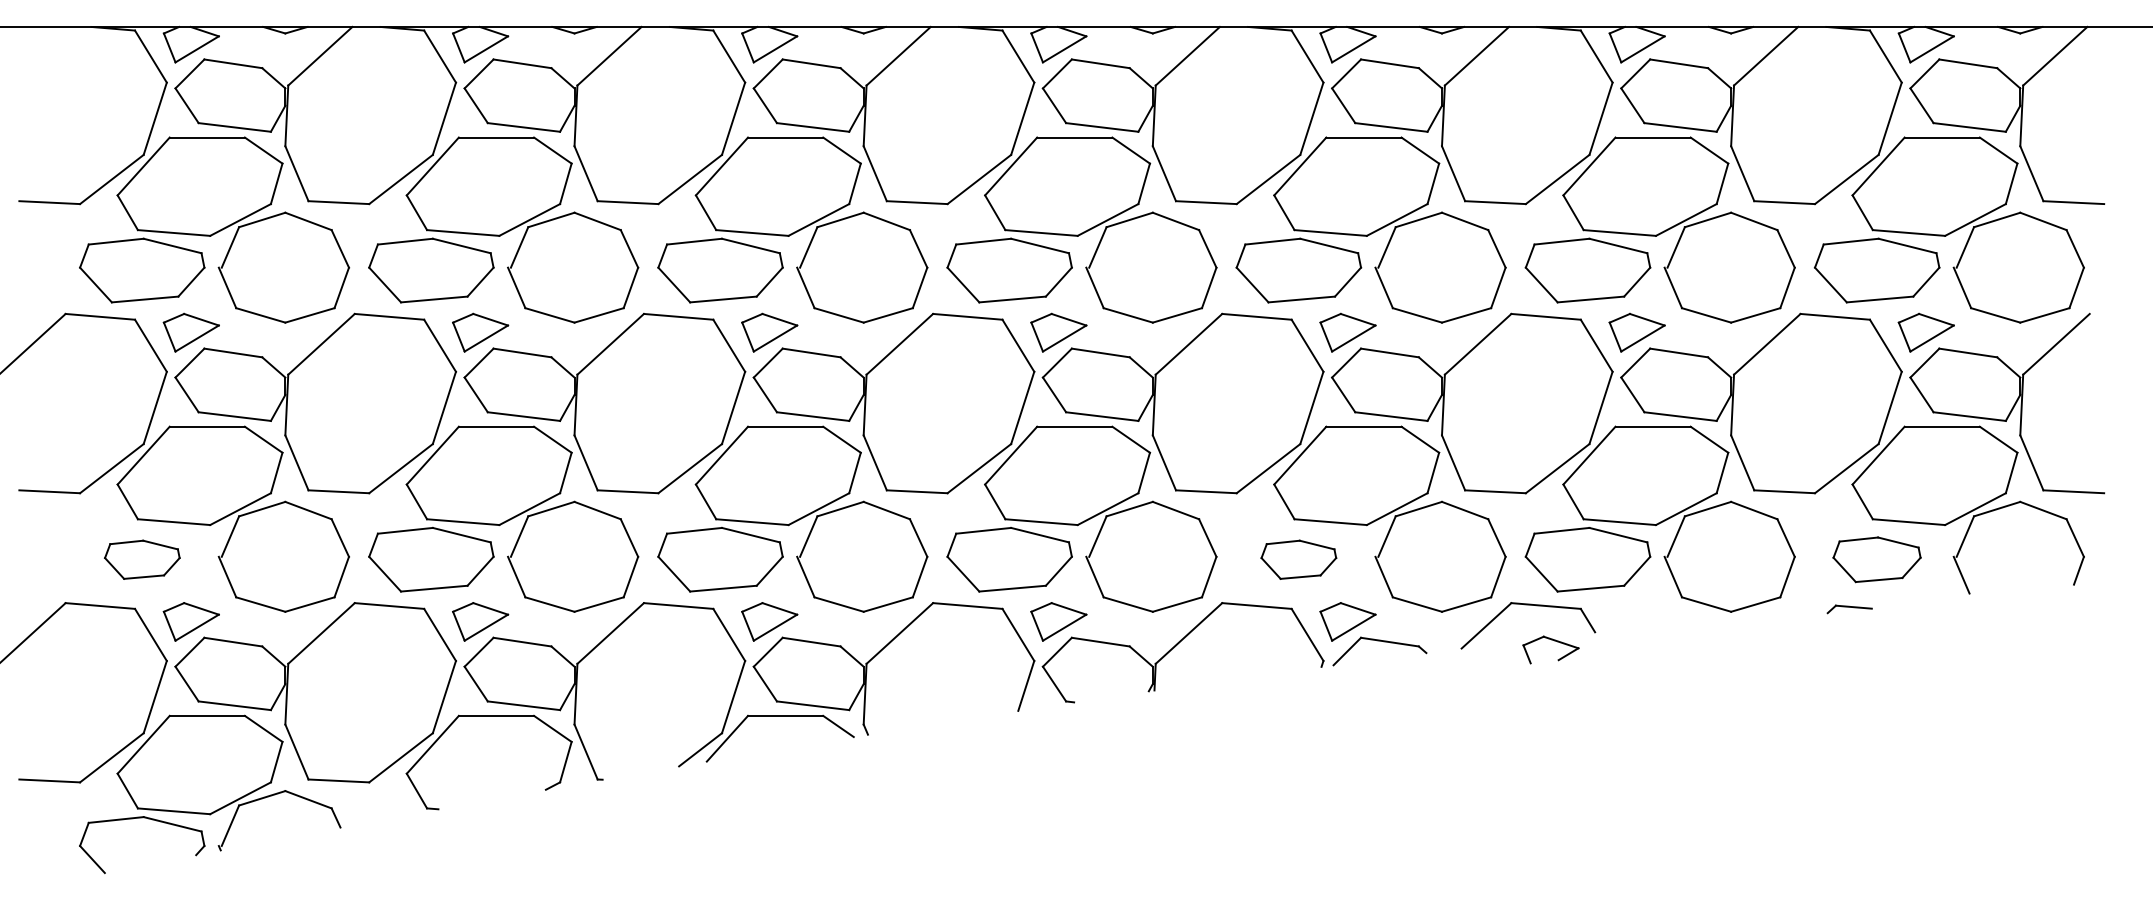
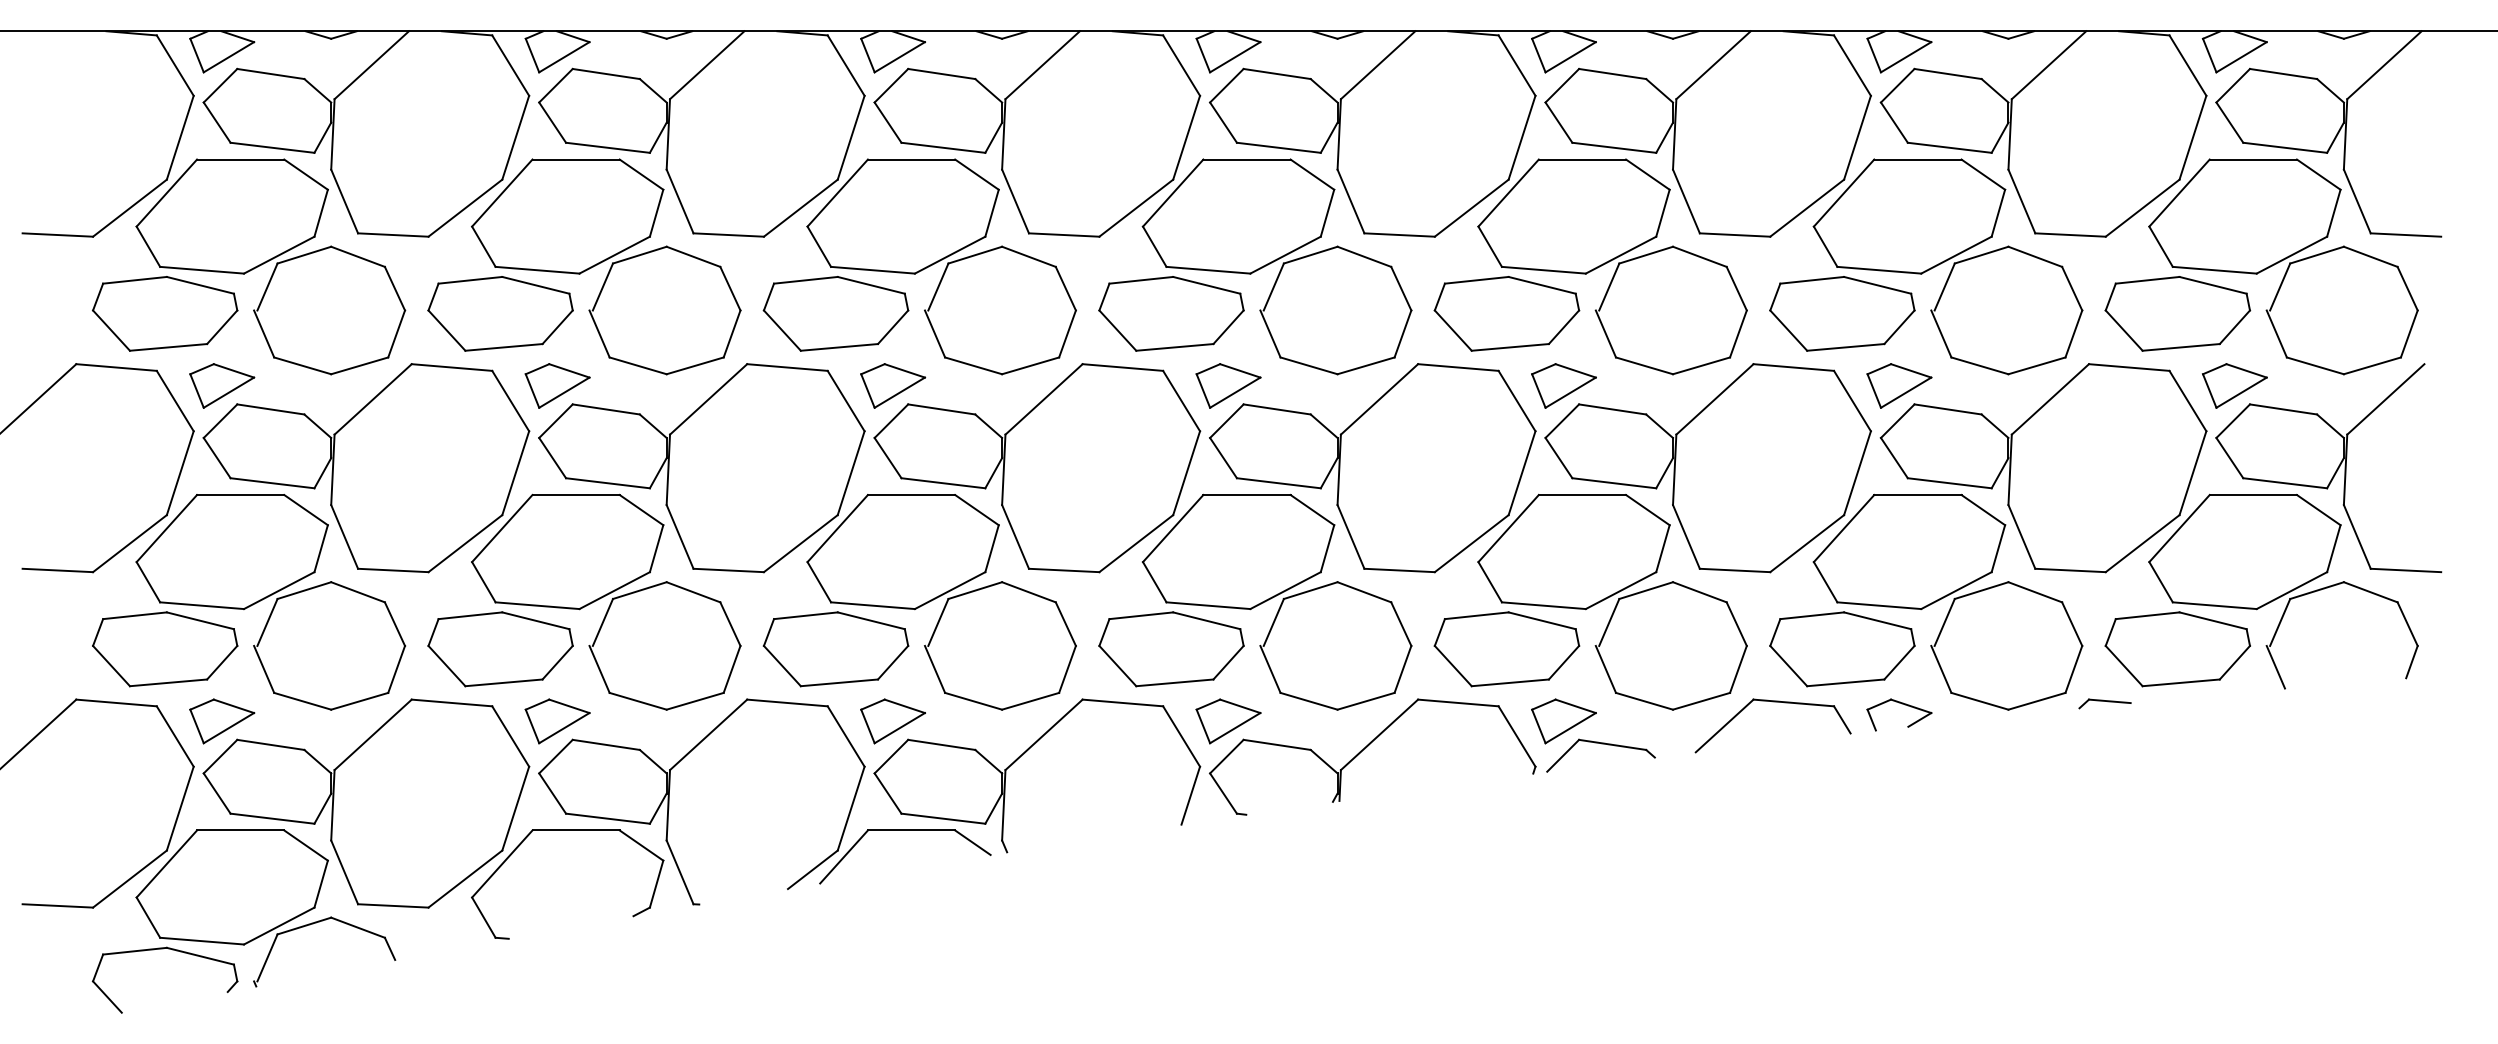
part: (142, 559) -> (165, 649), size x1.67
part: (1298, 559) -> (1506, 649), size x1.67
part: (1876, 559) -> (2177, 649), size x1.43
part: (1849, 609) -> (2104, 703), moved
part: (1553, 640) -> (1902, 704), moved

